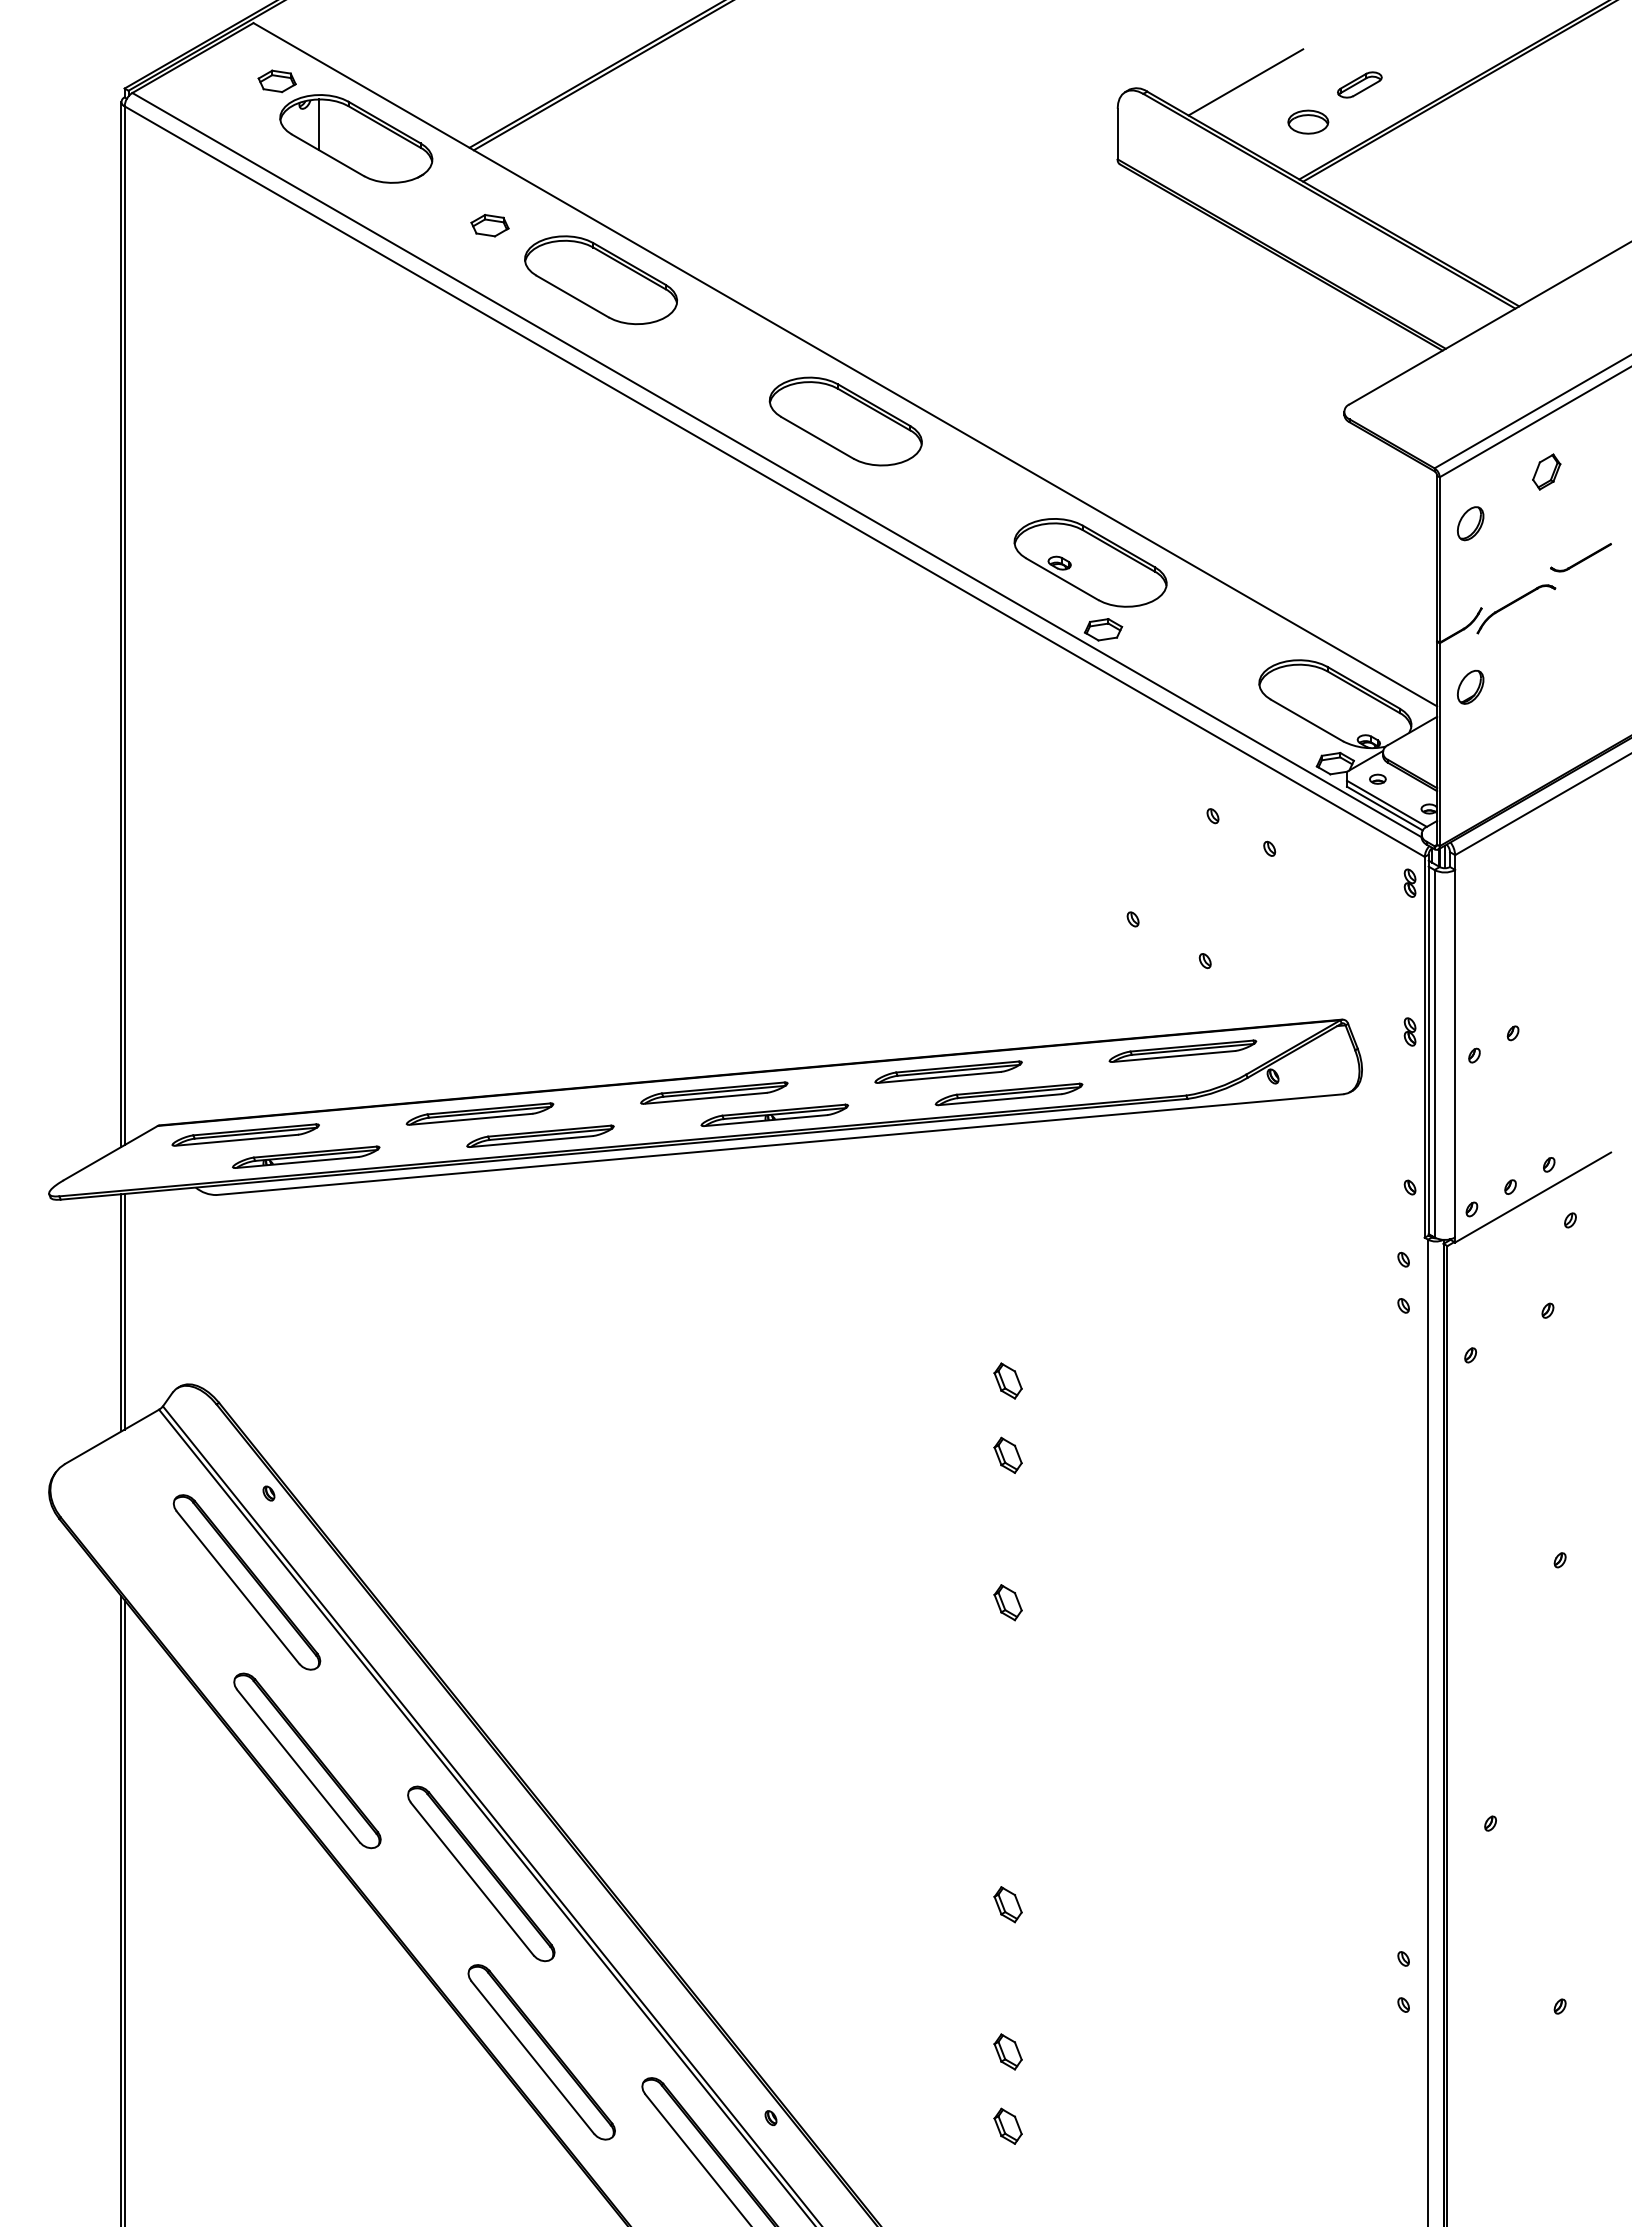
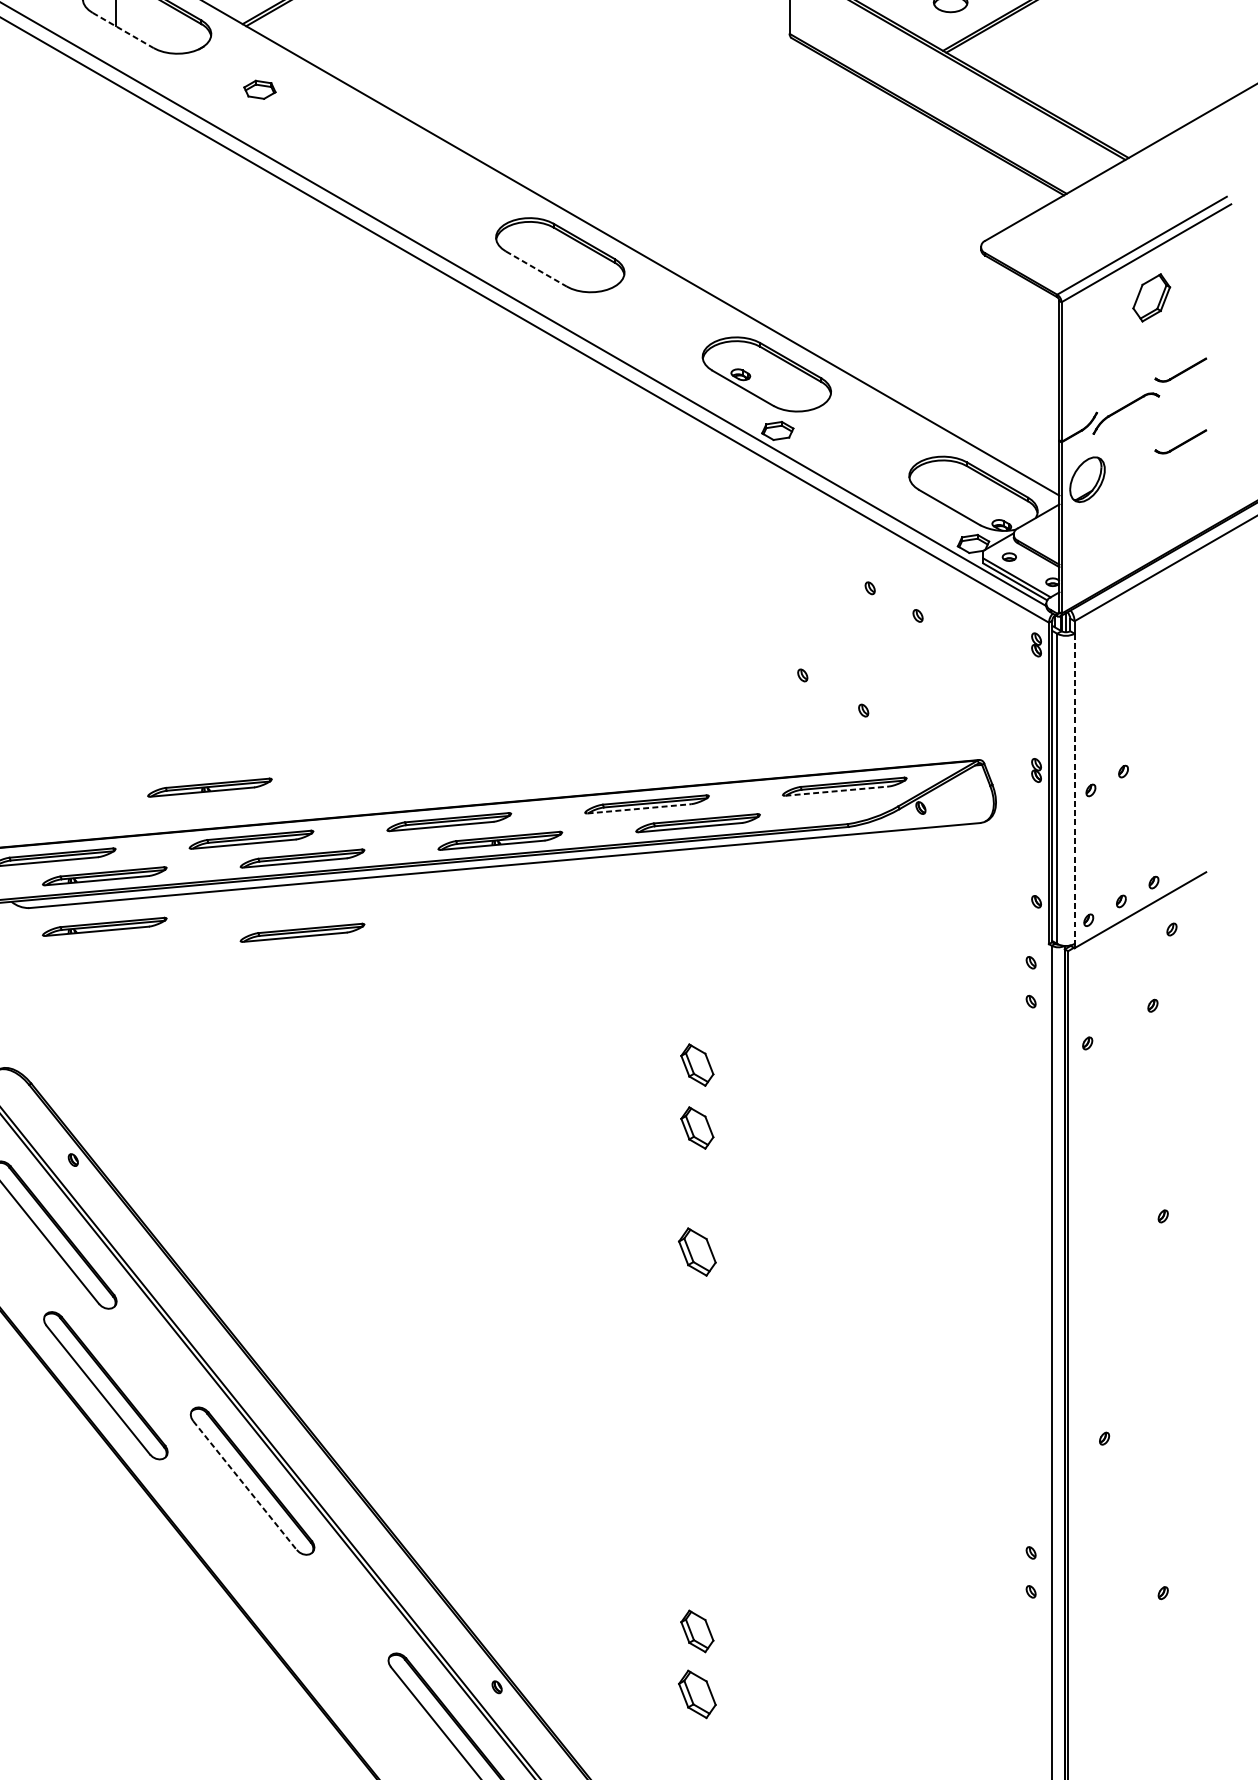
line: (327, 155) -> (122, 30), solid -> dashed
part: (601, 280) -> (354, 136), removed
line: (817, 437) -> (536, 268), solid -> dashed
part: (1546, 471) -> (1151, 297), size x1.6
part: (1470, 523) -> (1087, 341), removed
part: (1580, 642) -> (1180, 441), added
part: (1470, 686) -> (1087, 478), size x1.6
part: (430, 1051) -> (209, 786), added
line: (1455, 1053) -> (1074, 788), solid -> dashed
line: (1173, 1056) -> (836, 791), solid -> dashed
line: (939, 1077) -> (639, 808), solid -> dashed
part: (306, 1216) -> (105, 926), added
part: (540, 1223) -> (302, 932), added
part: (1007, 1380) -> (696, 1064), size x1.4
part: (1007, 1454) -> (696, 1127), size x1.4
part: (1007, 1602) -> (696, 1252), size x1.6
line: (472, 1879) -> (245, 1485), solid -> dashed
part: (1007, 1904) -> (696, 1506), removed
part: (1007, 2051) -> (696, 1631), size x1.4
part: (541, 2052) -> (303, 1631), removed
part: (1007, 2125) -> (696, 1693), size x1.6

